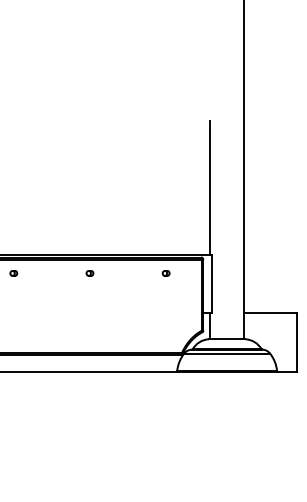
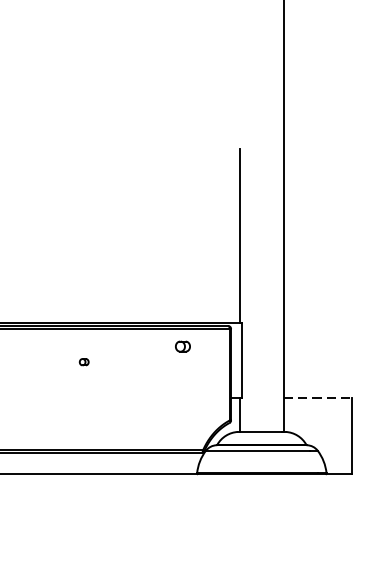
part: (89, 273) -> (83, 362), moved
part: (165, 273) -> (182, 346), size x1.6
line: (271, 313) -> (319, 398), solid -> dashed

